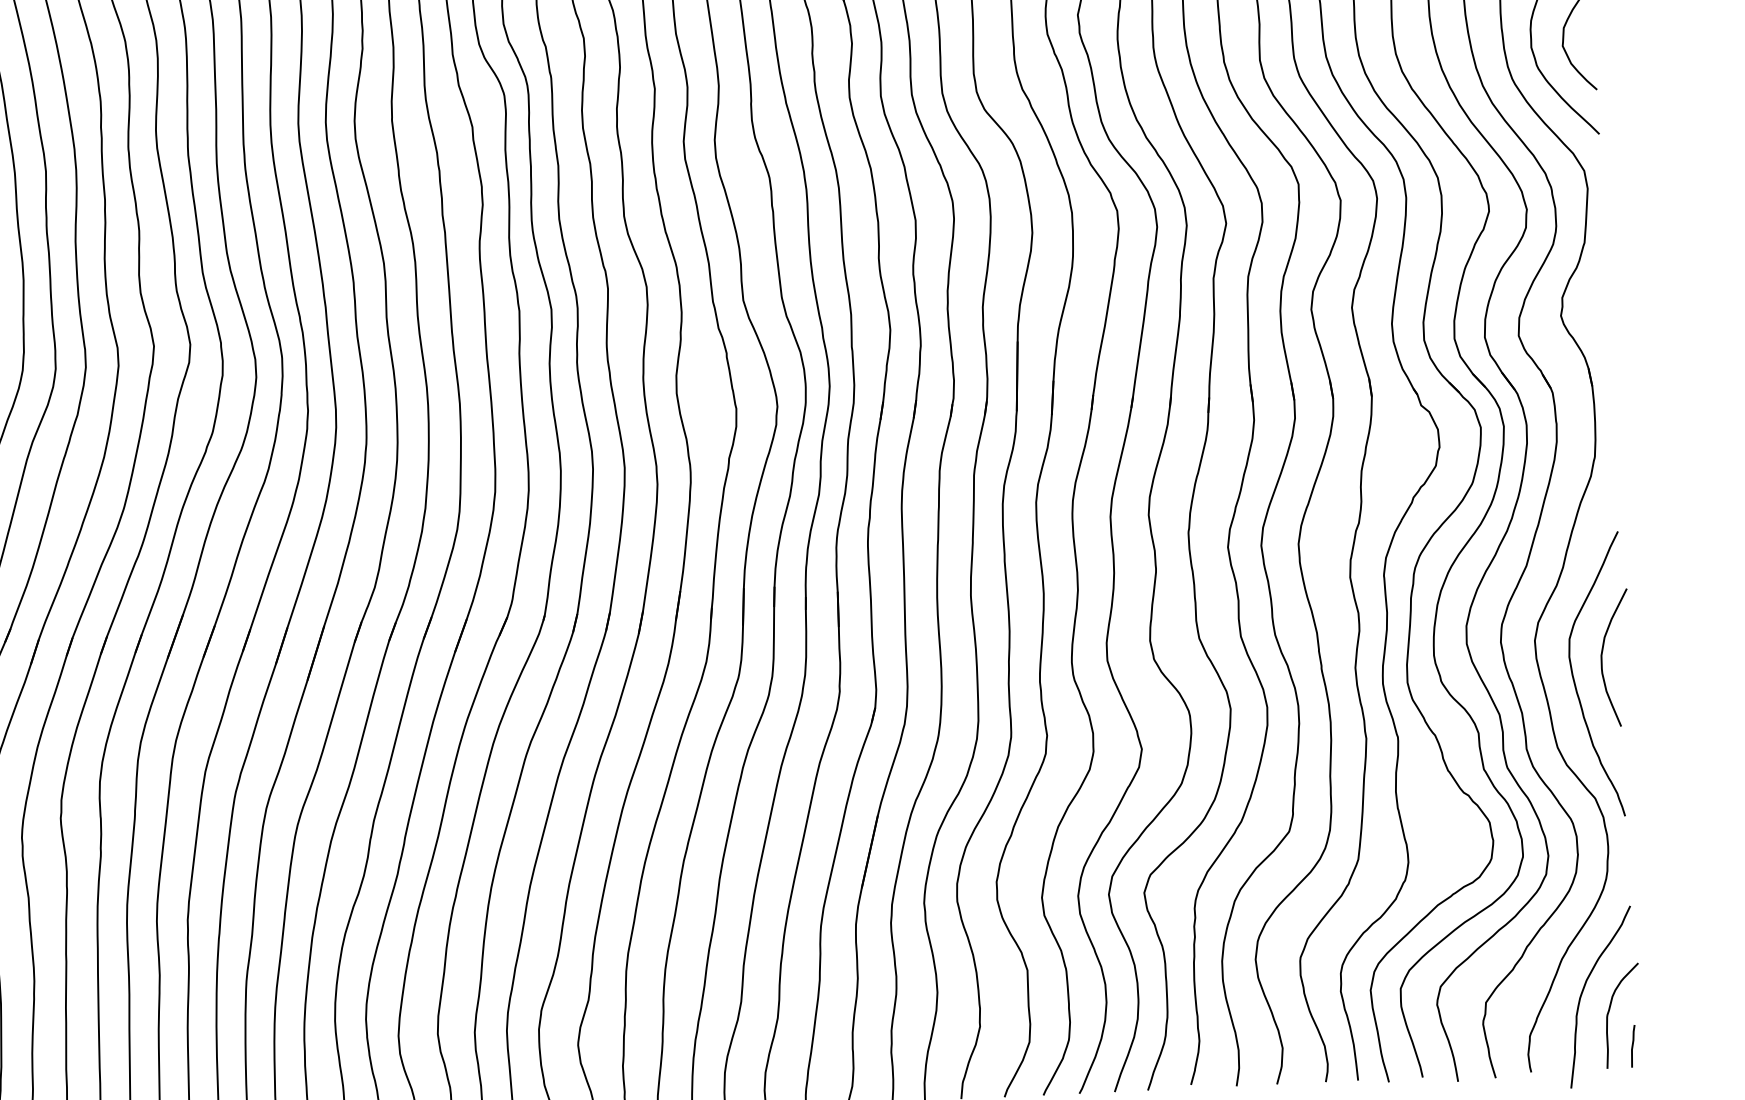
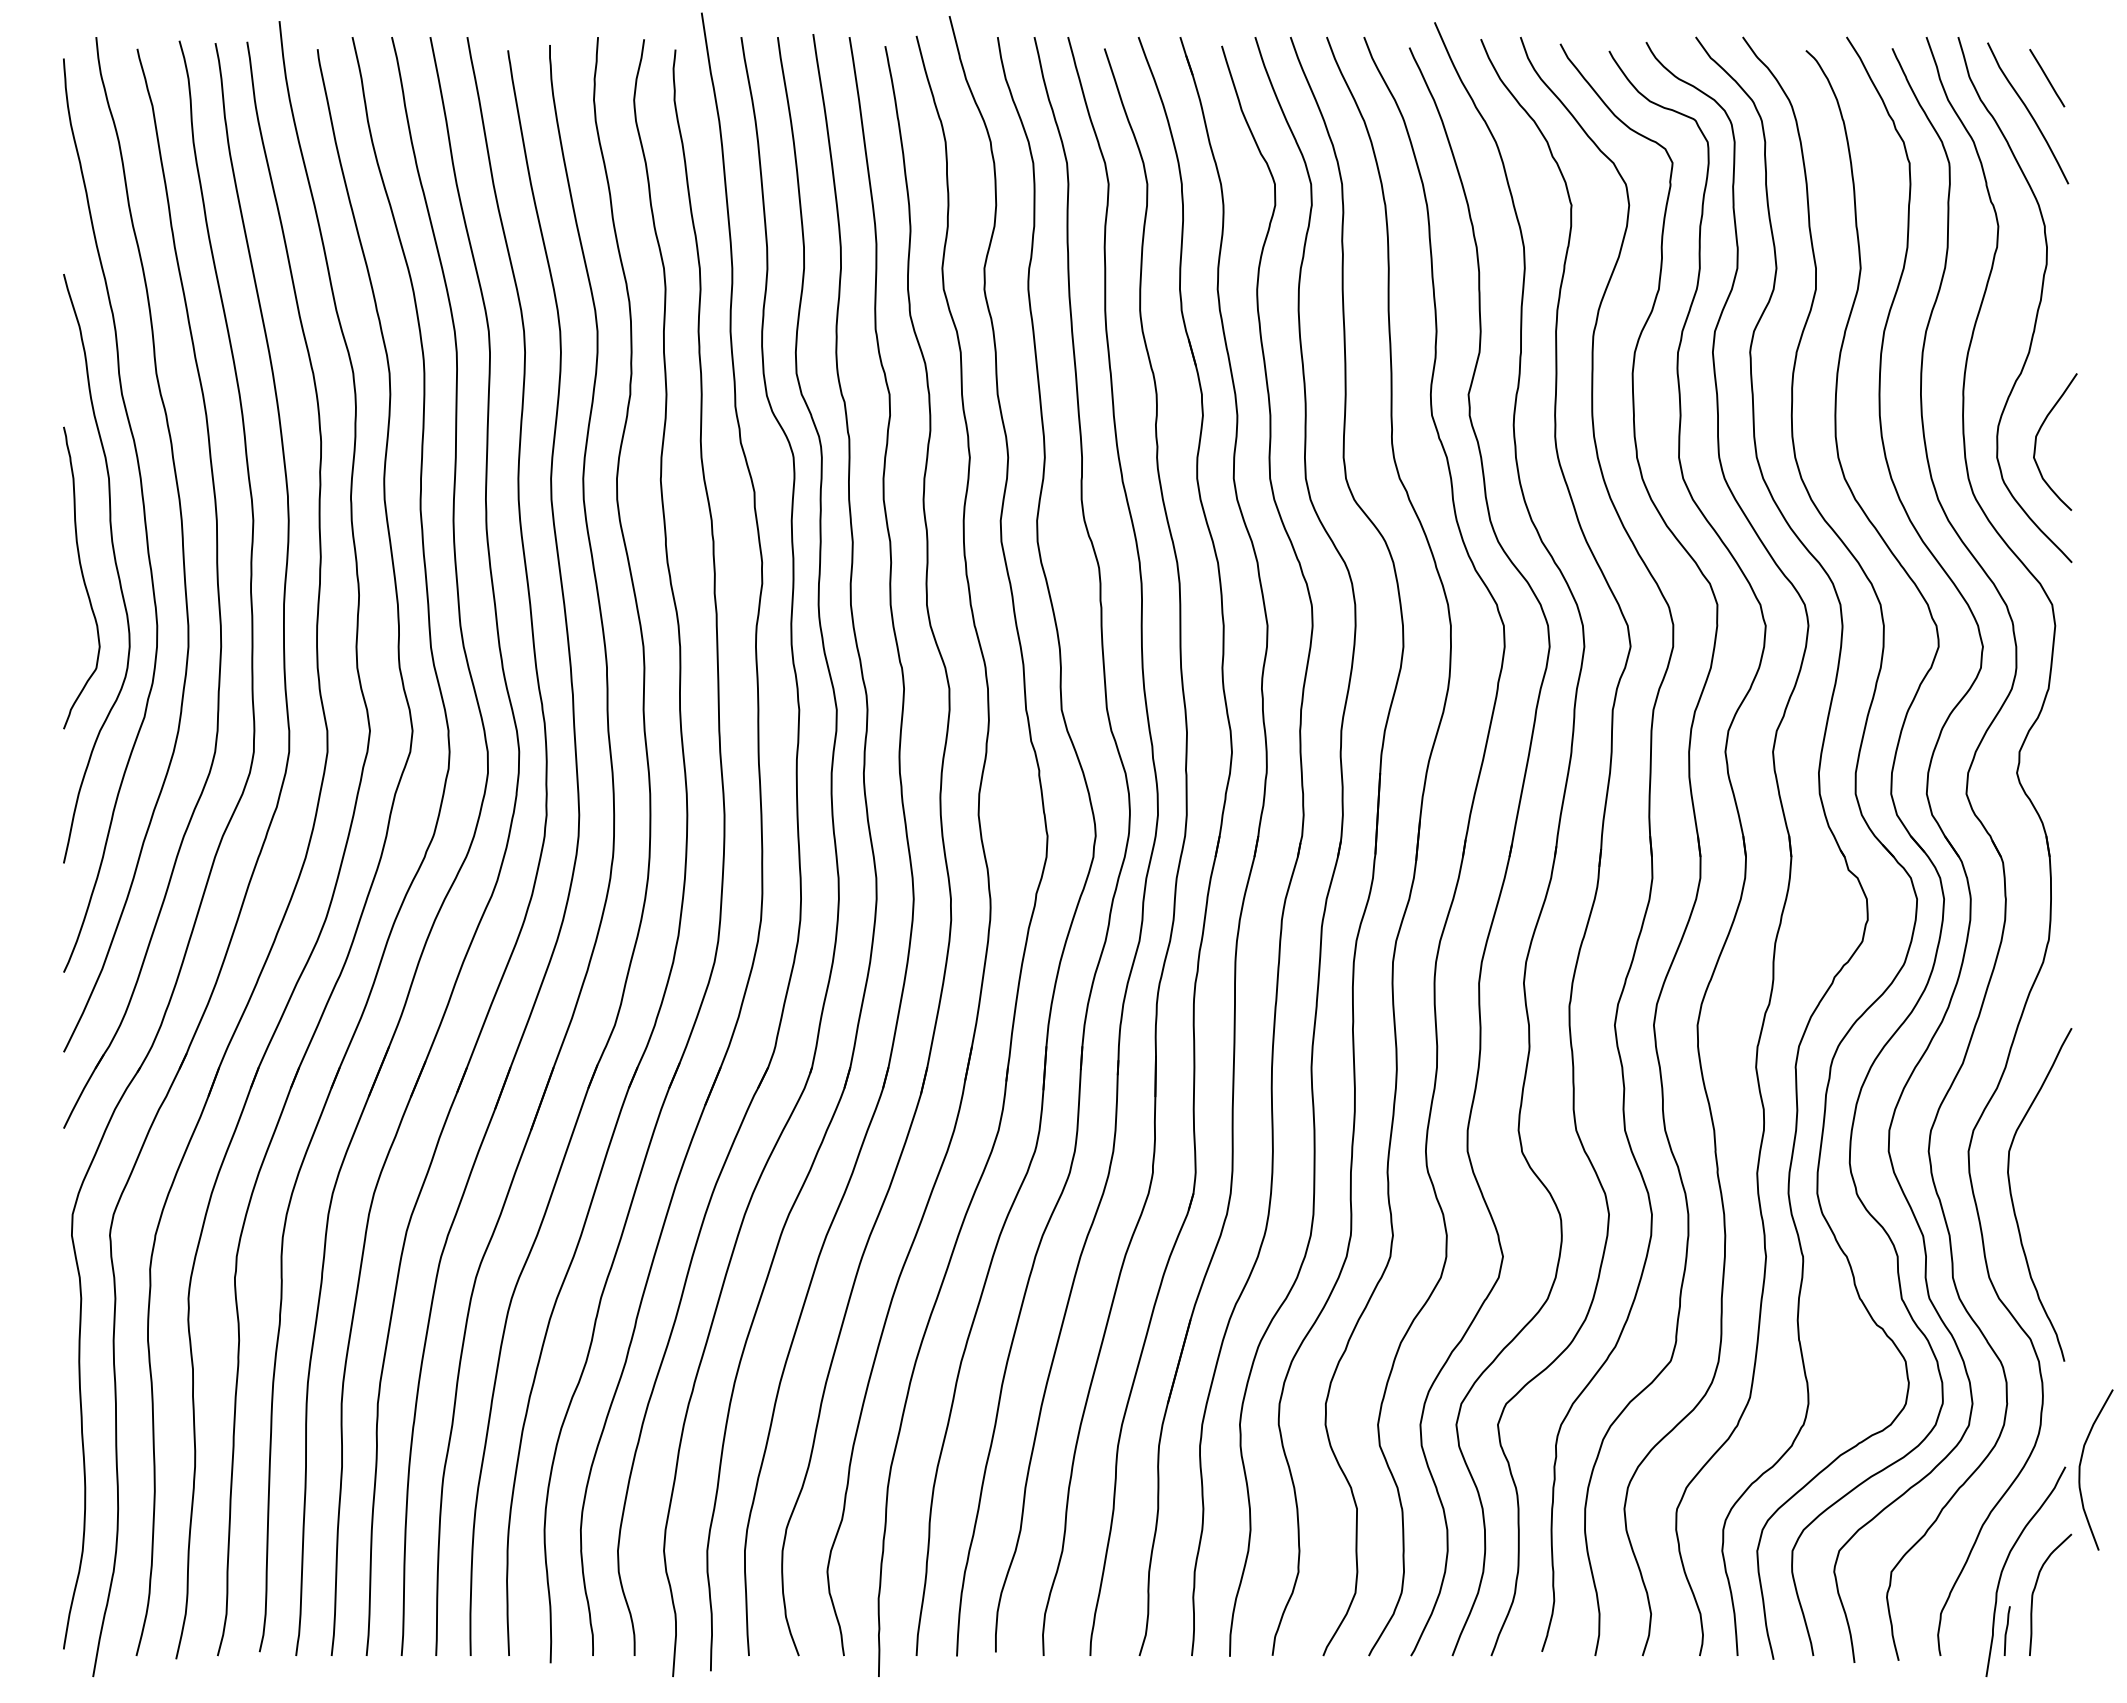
curve: (1602, 658) -> (2080, 1469), moved
line: (1632, 1045) -> (2006, 1630), moved

